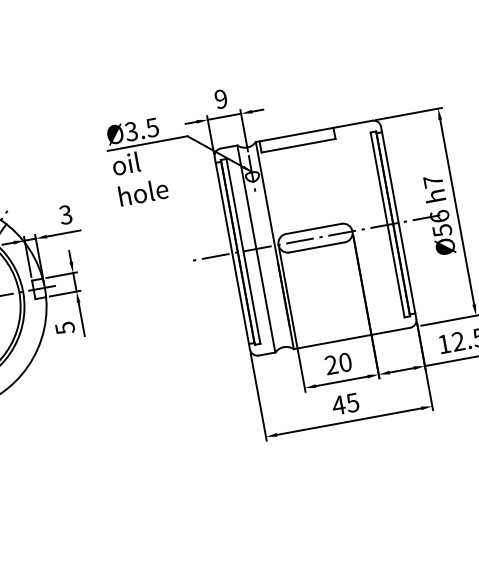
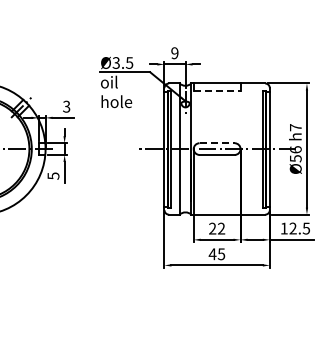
line: (299, 145) -> (217, 90), solid -> dashed
line: (314, 229) -> (217, 143), solid -> dashed
text: (345, 362) -> (221, 228), 20 -> 22

